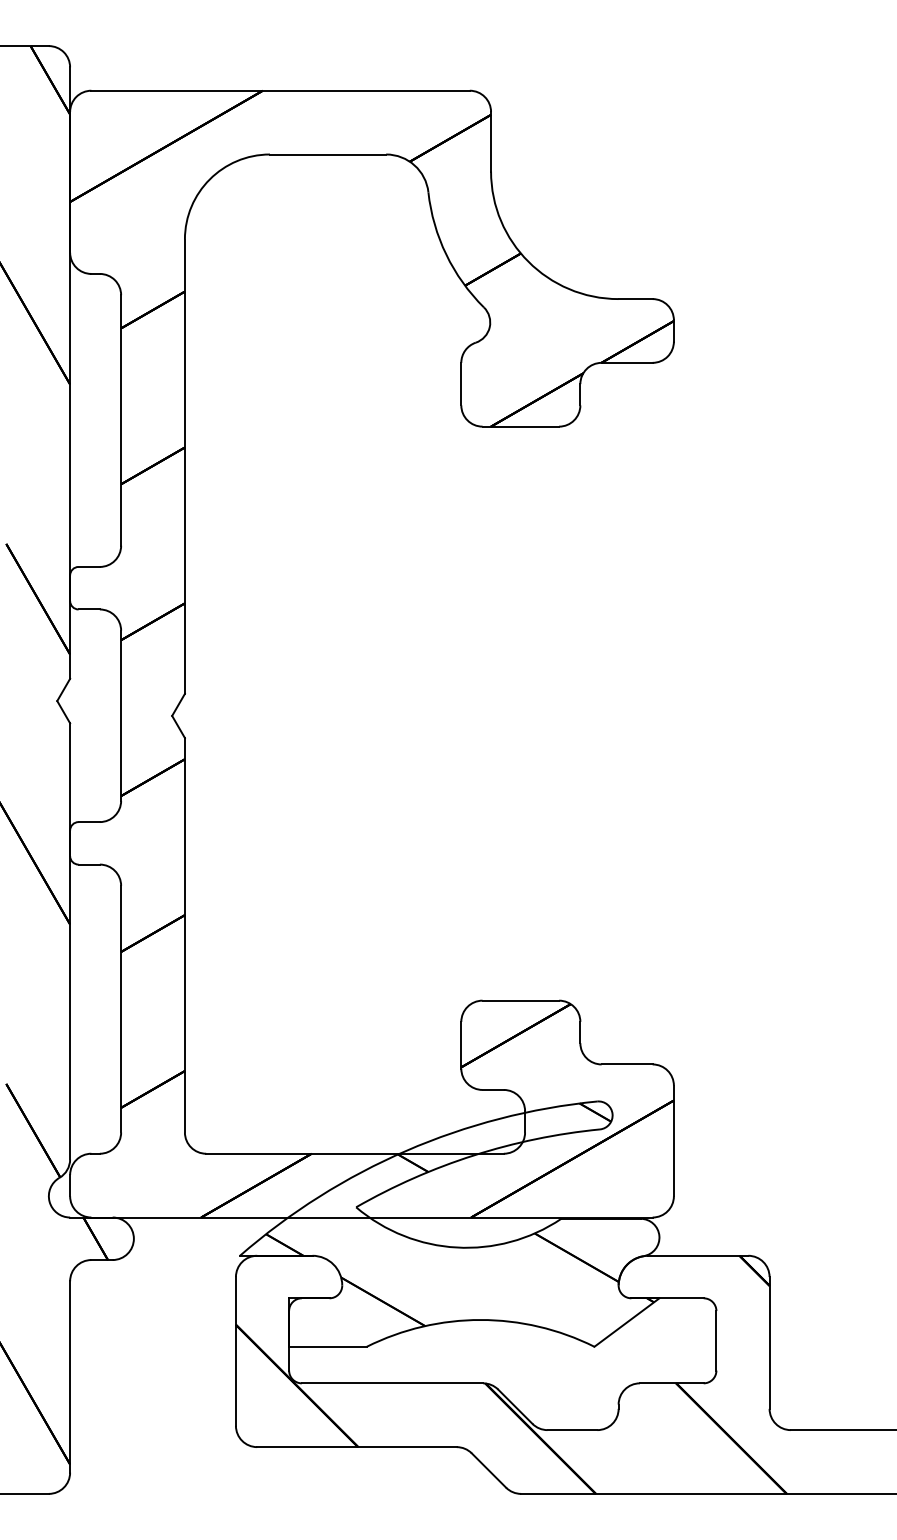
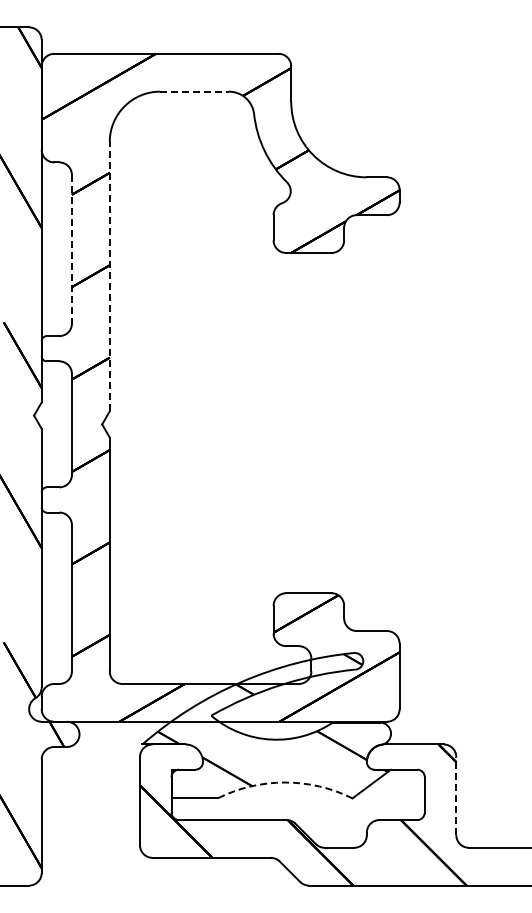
line: (329, 154) -> (195, 91), solid -> dashed
line: (120, 420) -> (71, 249), solid -> dashed
line: (184, 466) -> (109, 276), solid -> dashed
arc: (481, 1319) -> (285, 782), solid -> dashed
line: (769, 1341) -> (456, 795), solid -> dashed

